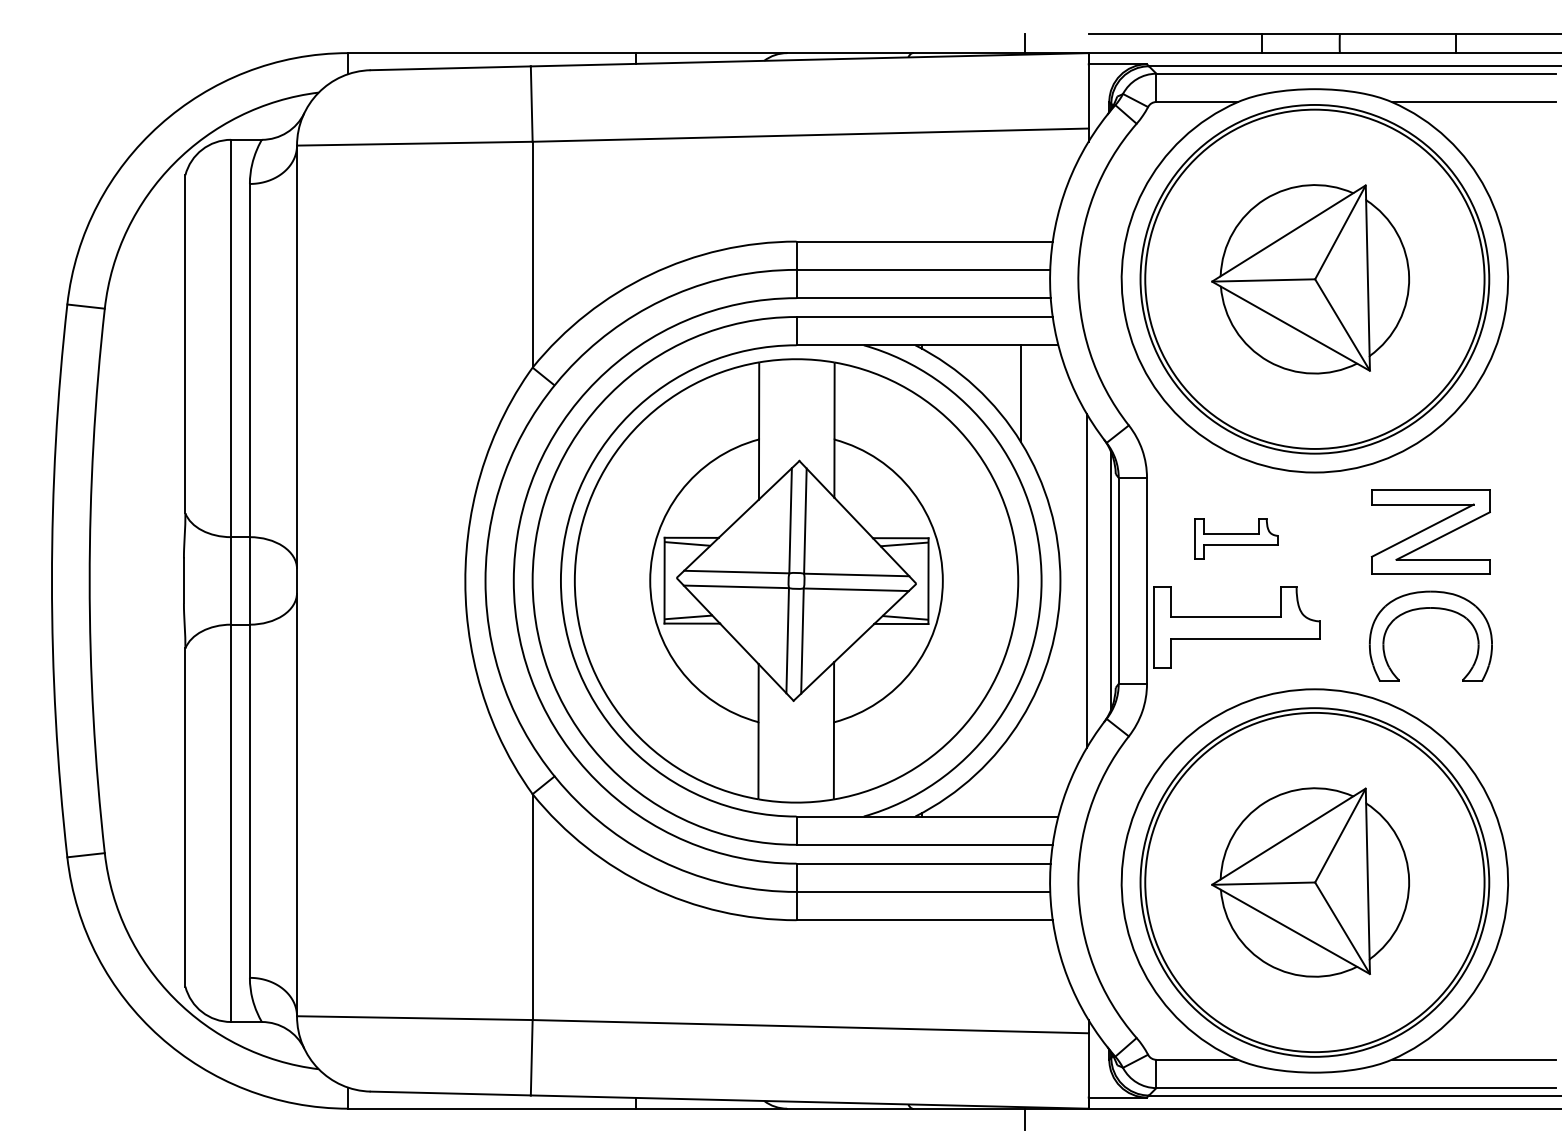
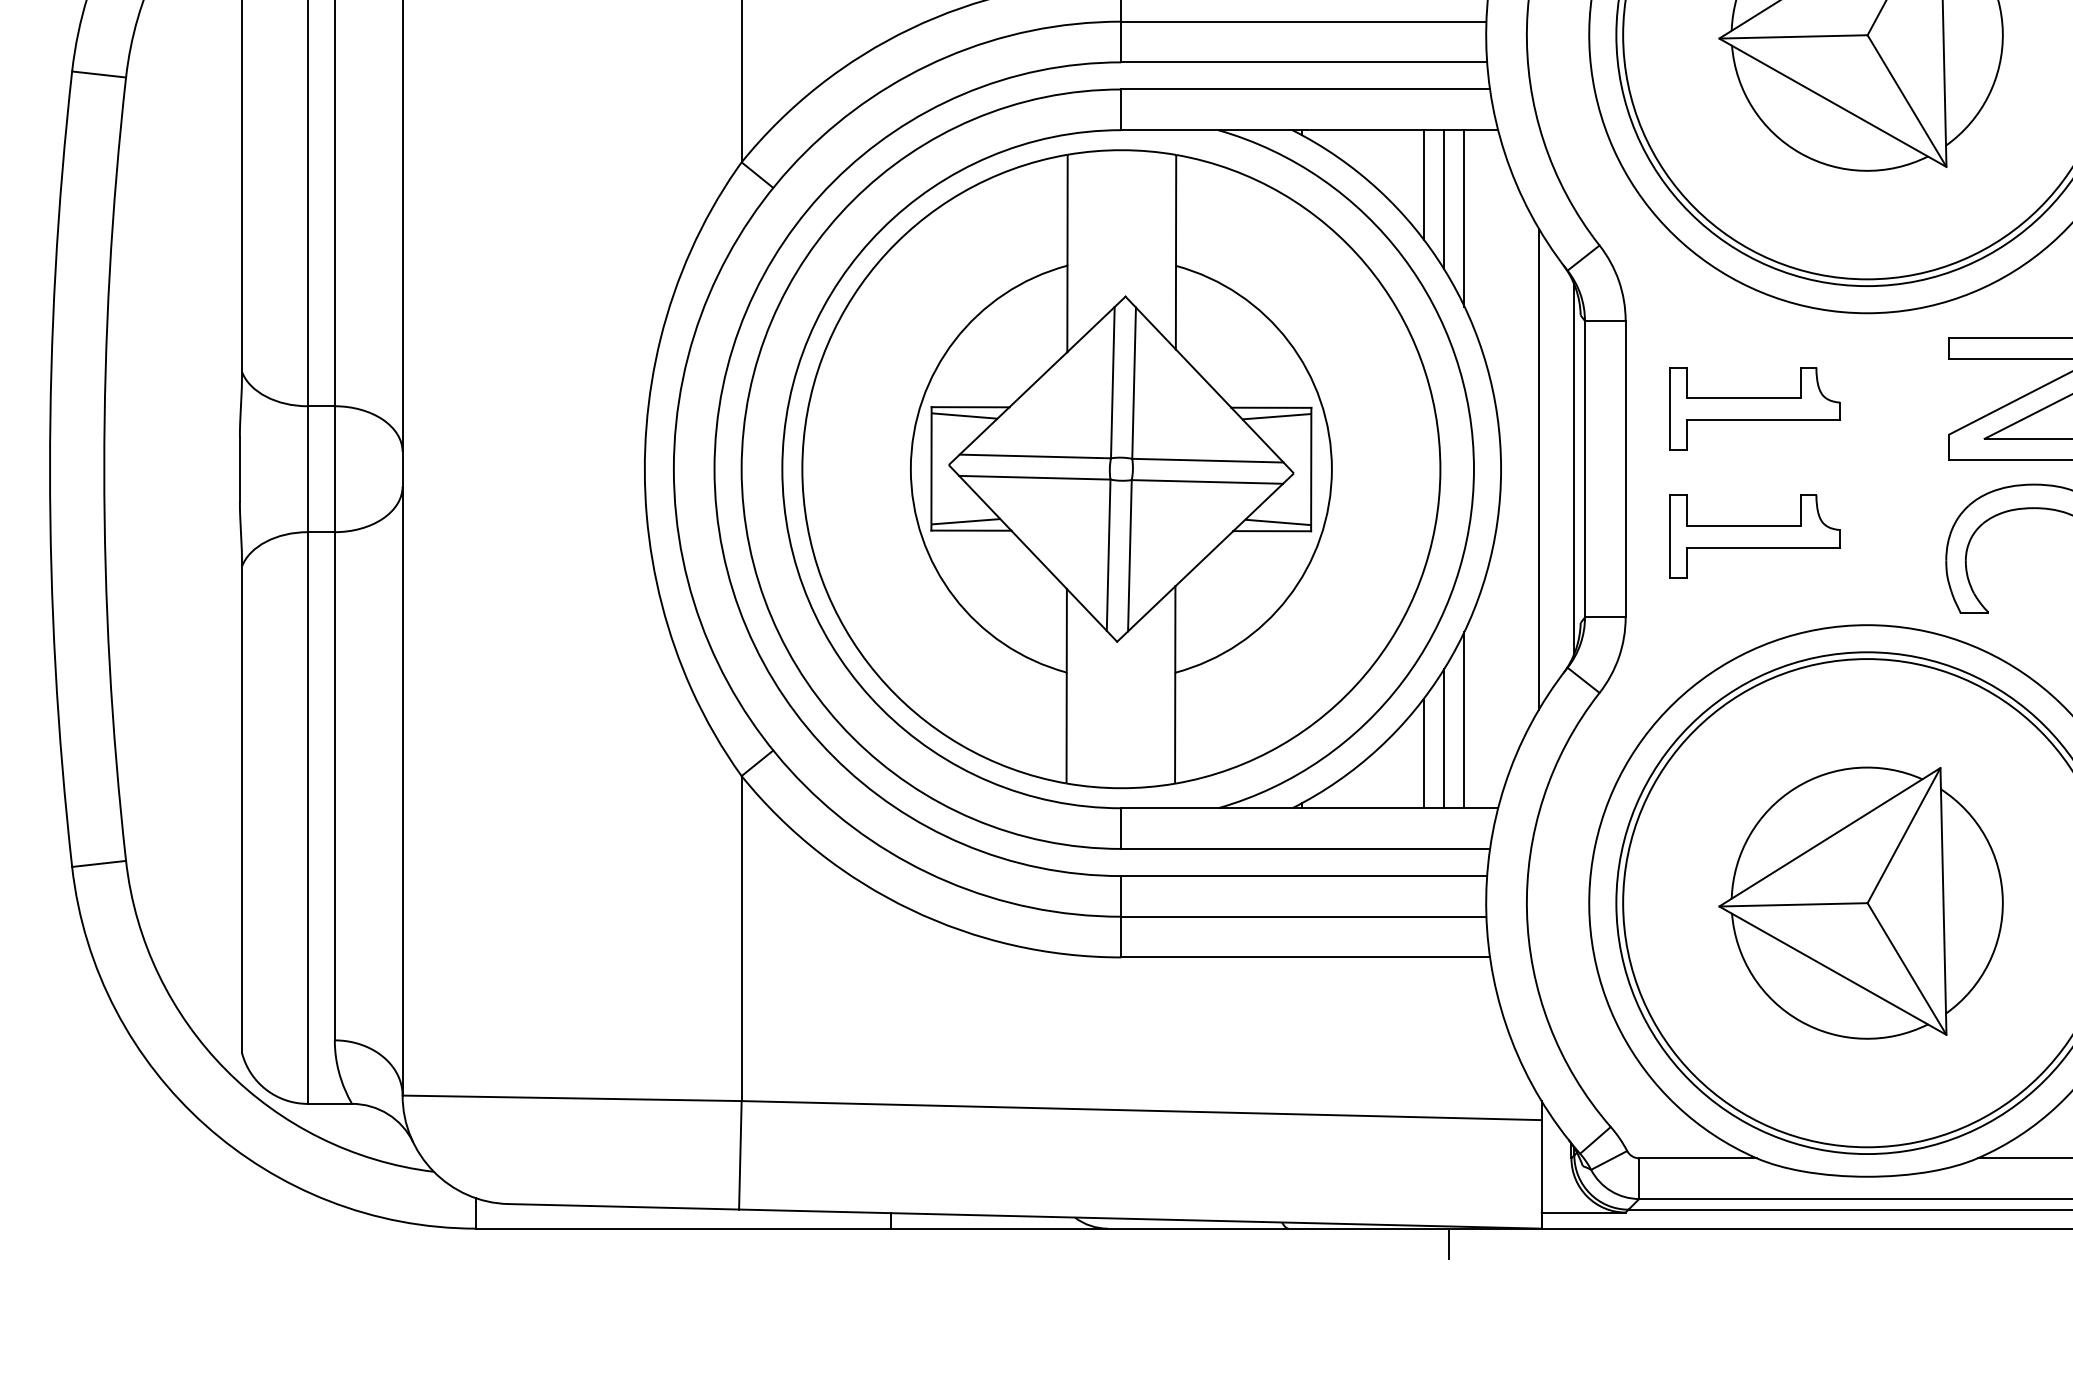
line: (1006, 383) -> (1423, 185), added
line: (1034, 406) -> (1463, 218), added
part: (1236, 538) -> (1754, 408), size x1.43
part: (1236, 627) -> (1754, 536), size x0.71
line: (1034, 754) -> (1463, 718), added
line: (1020, 767) -> (1443, 737), added
line: (1006, 778) -> (1423, 753), added

